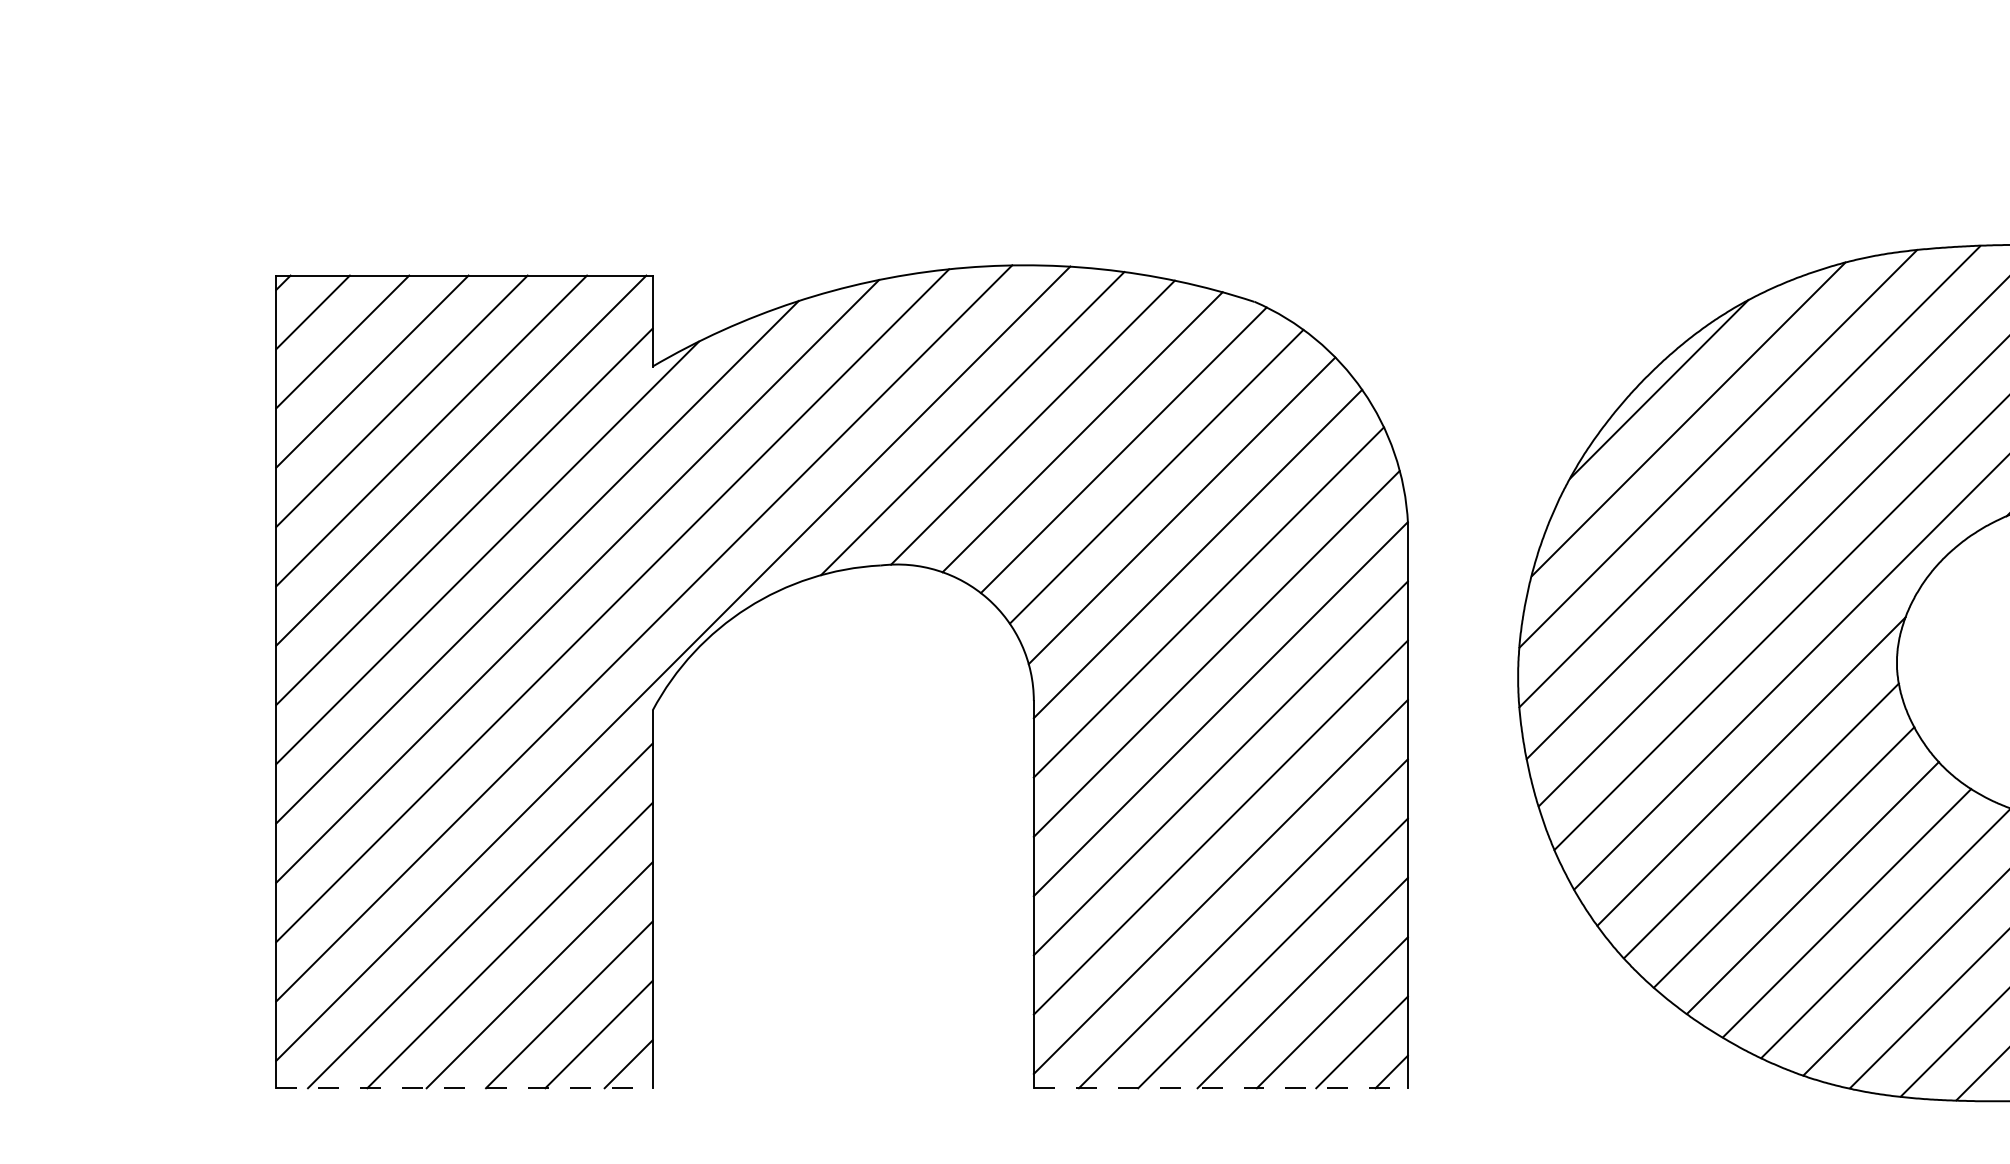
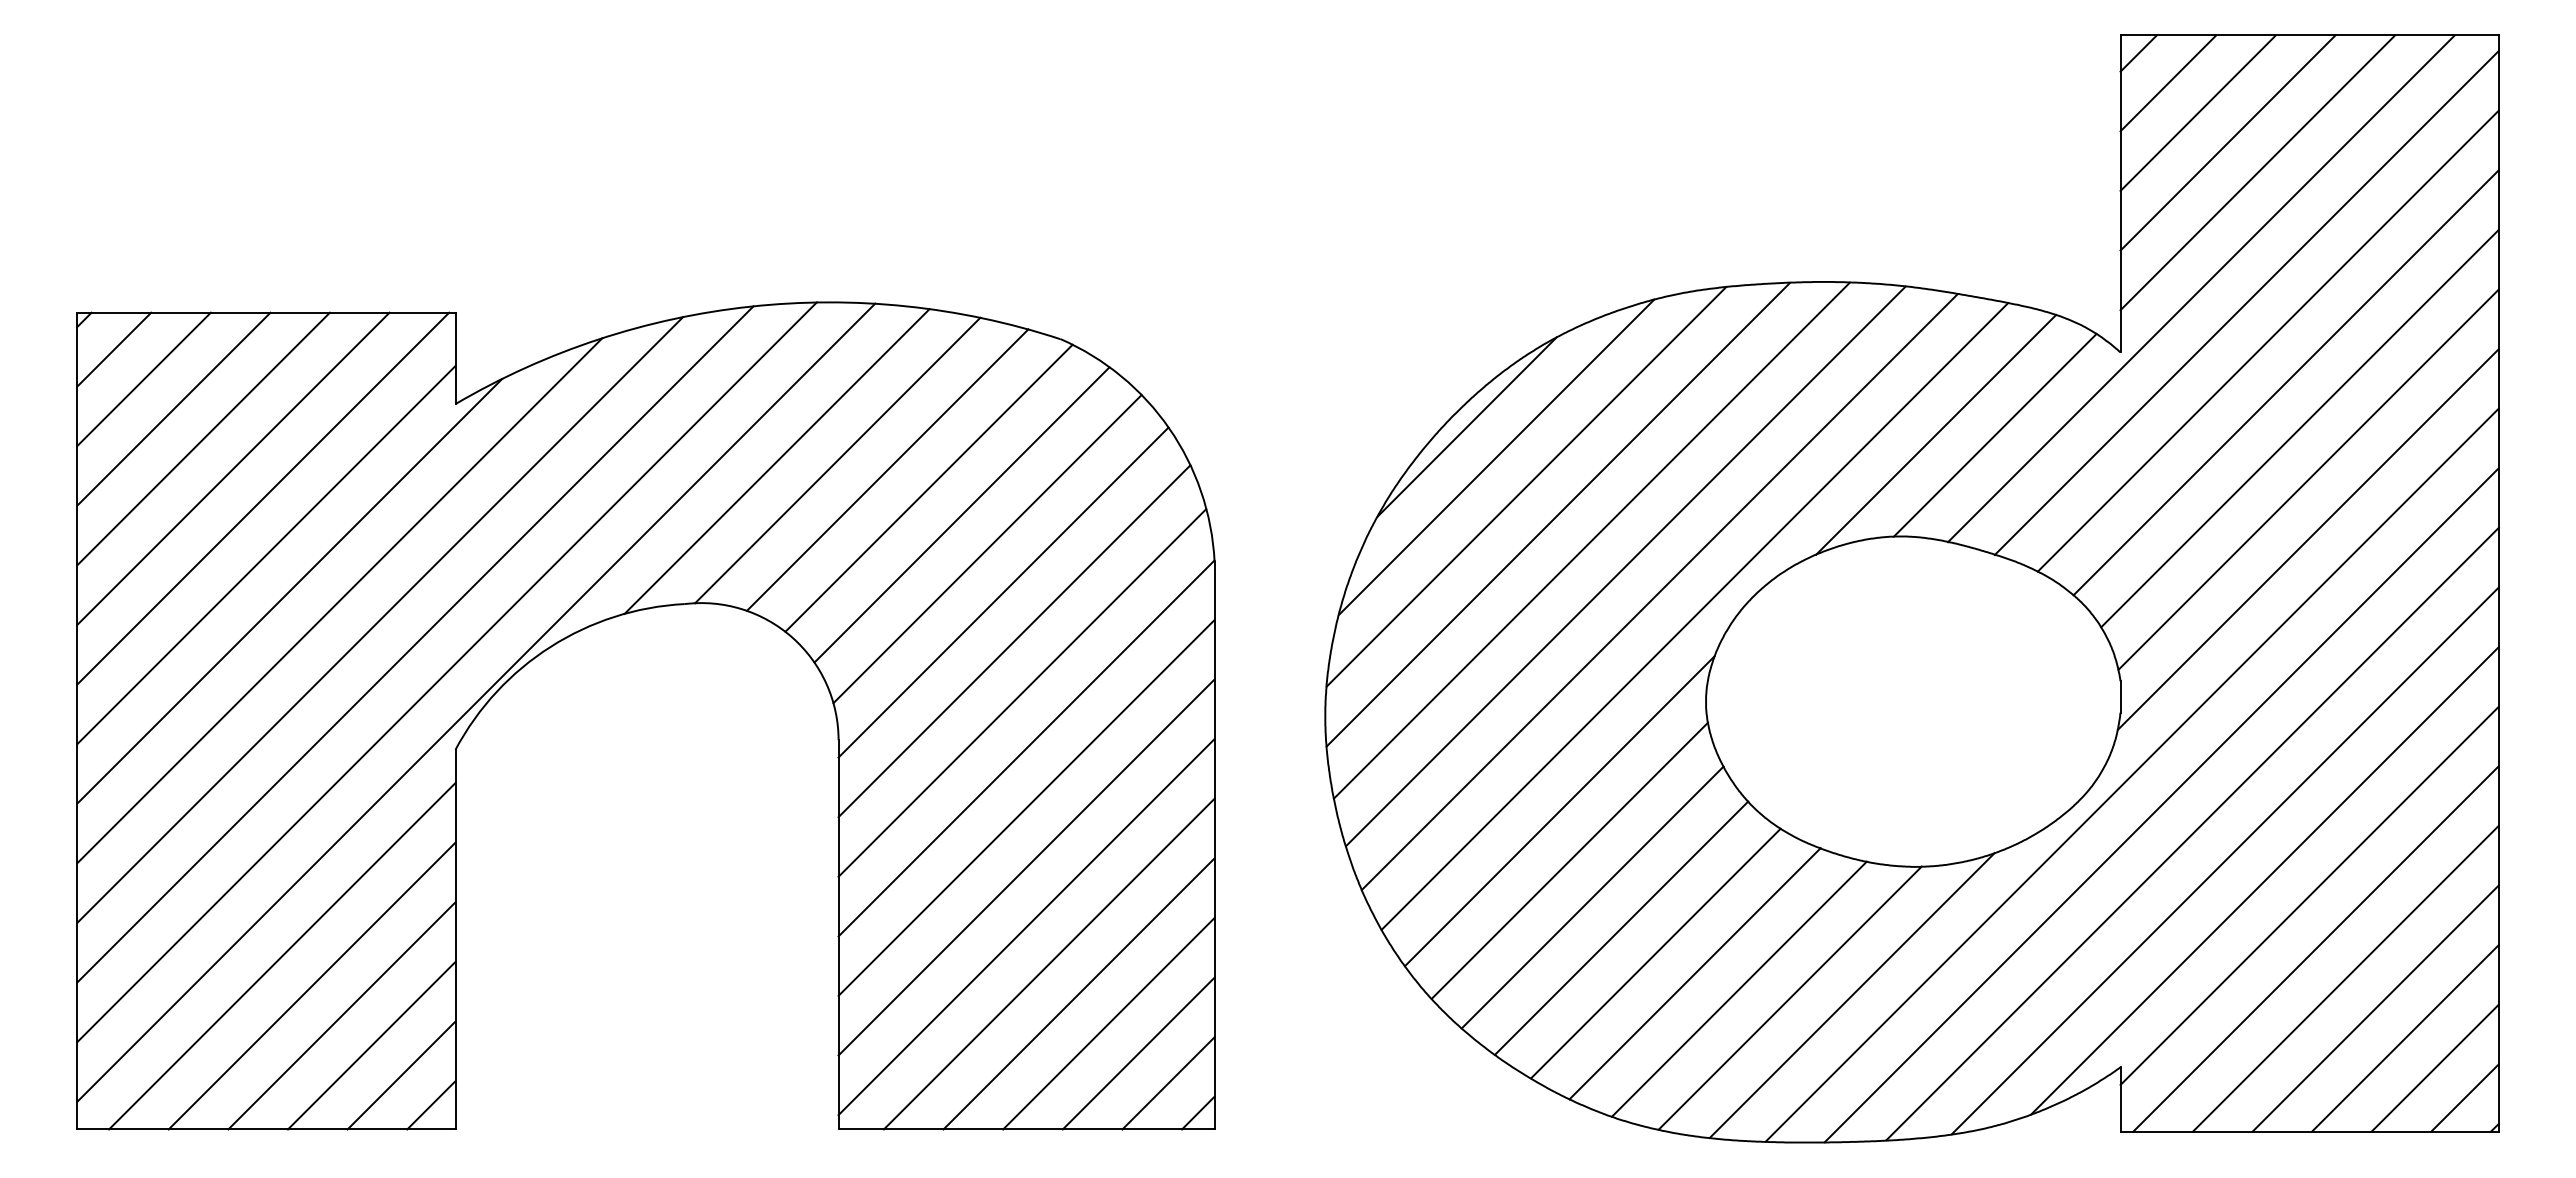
line: (464, 1088) -> (266, 1129), dashed -> solid
line: (1220, 1088) -> (1026, 1129), dashed -> solid

